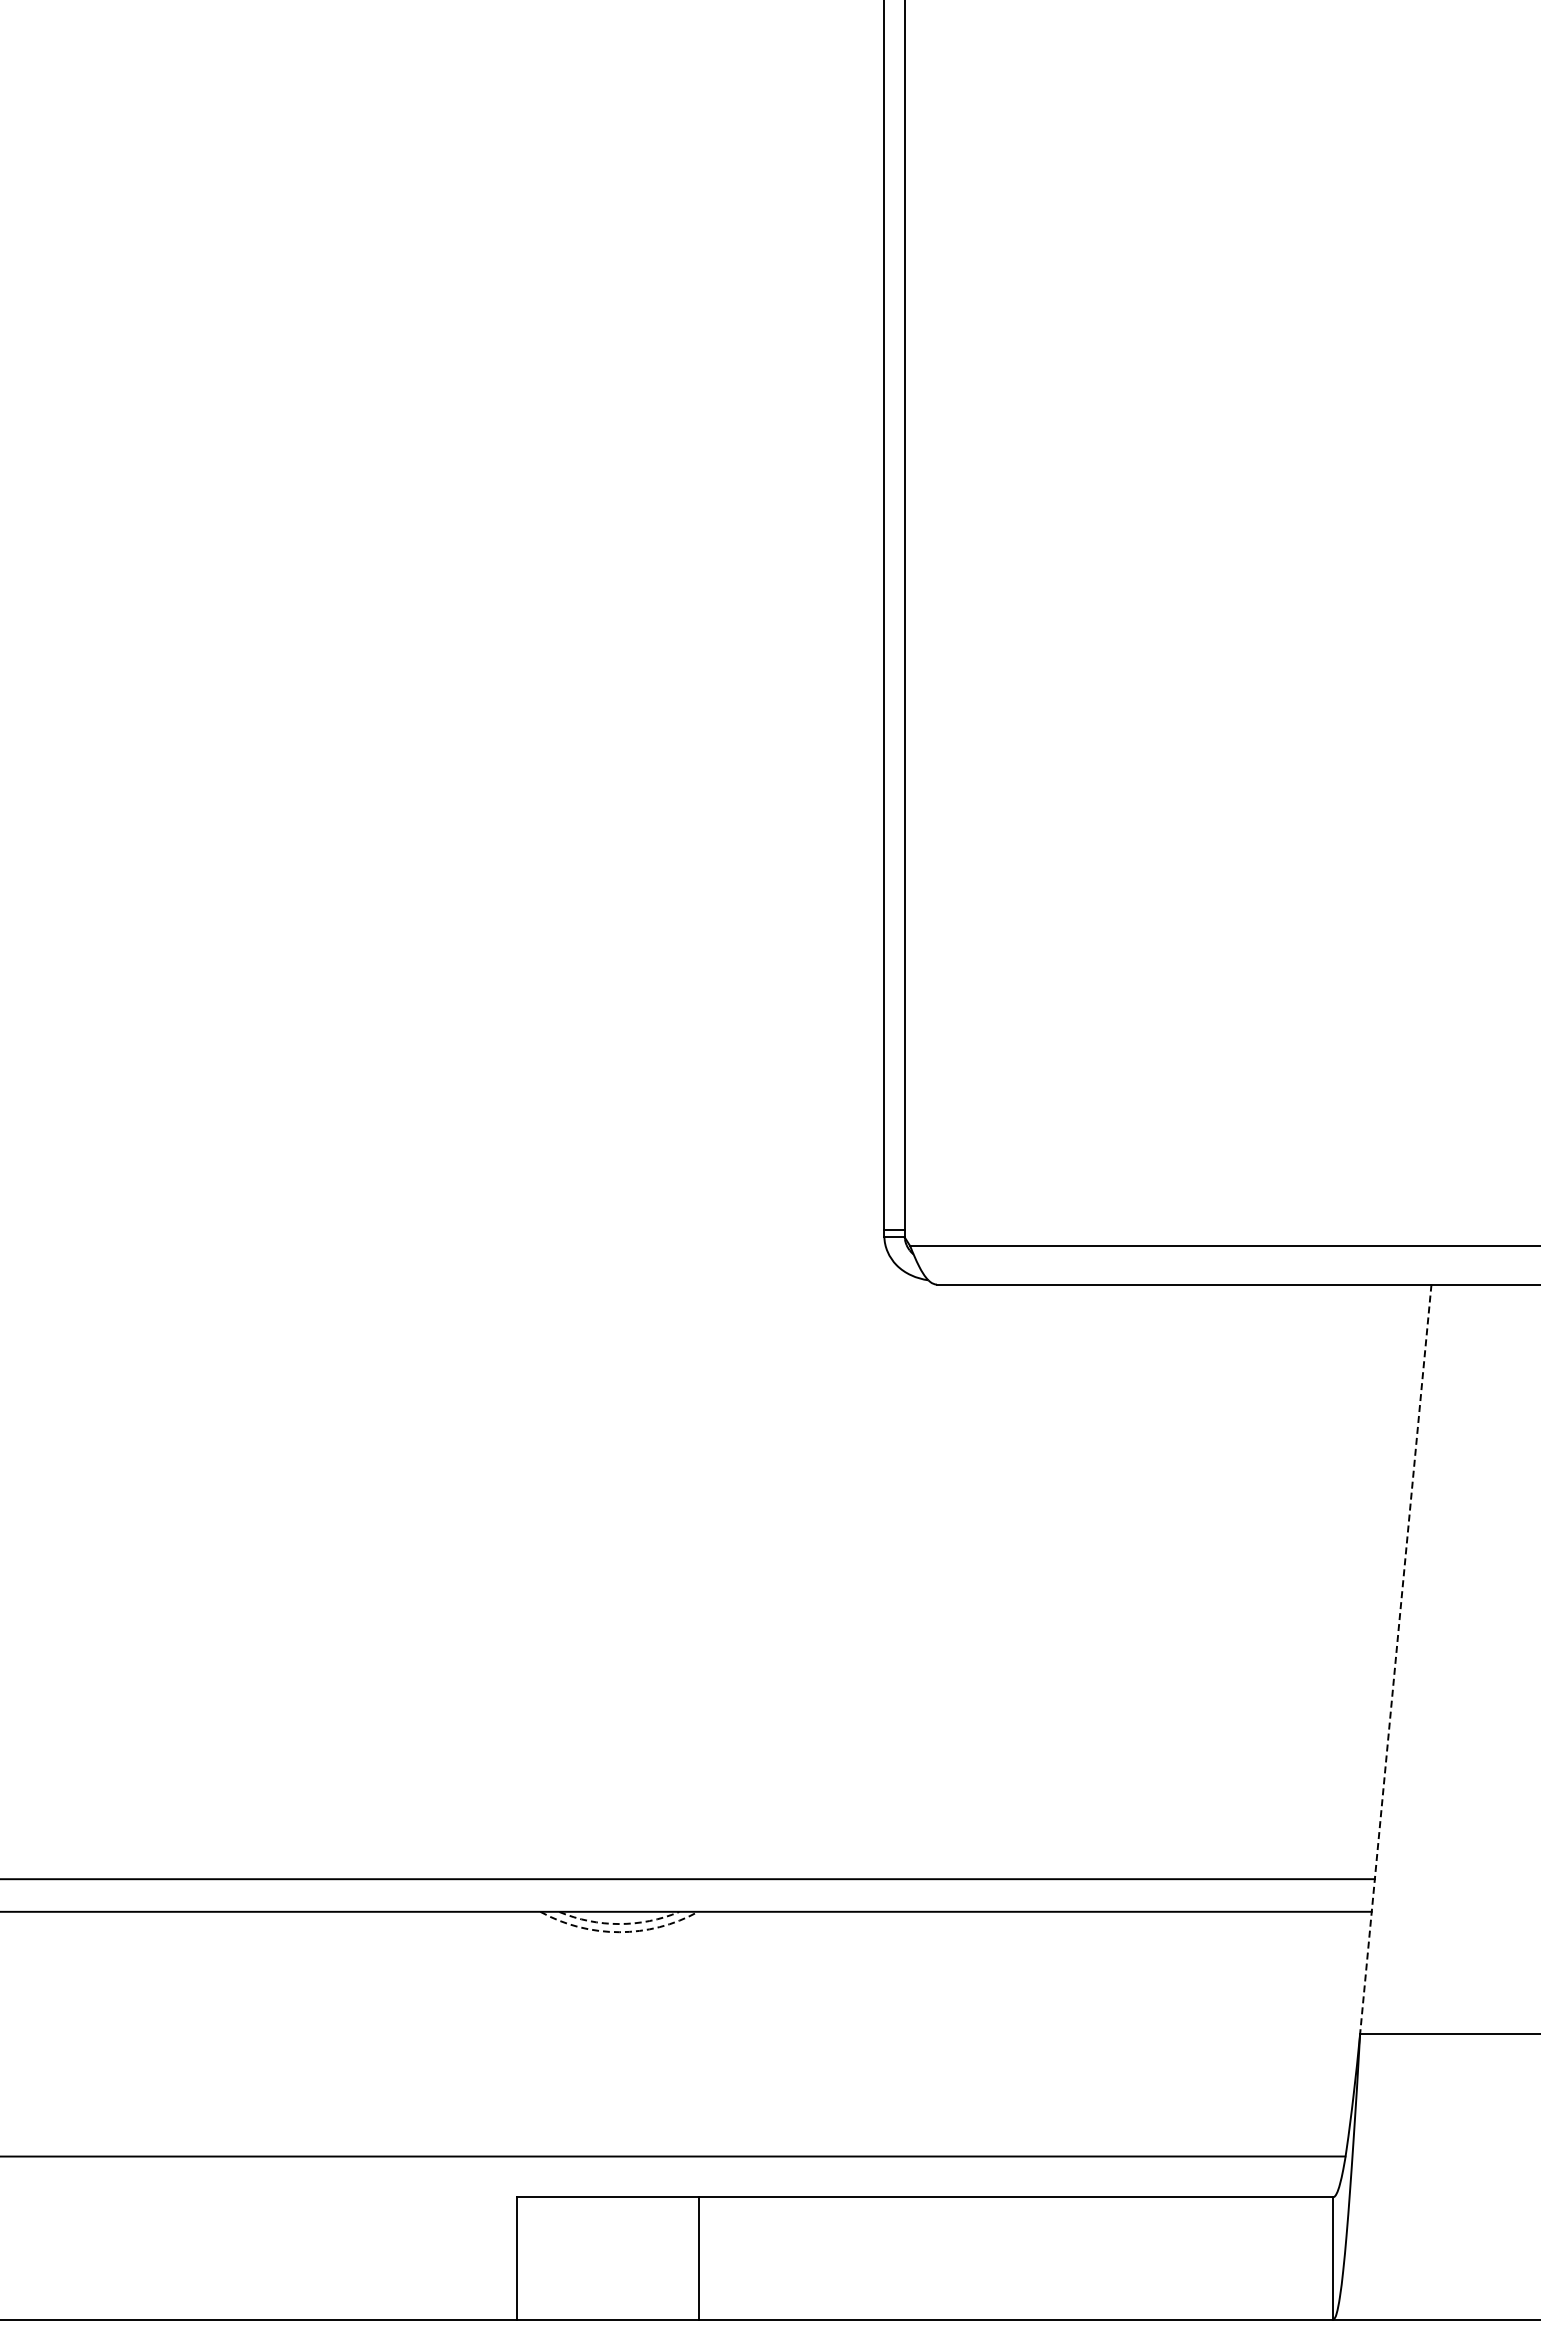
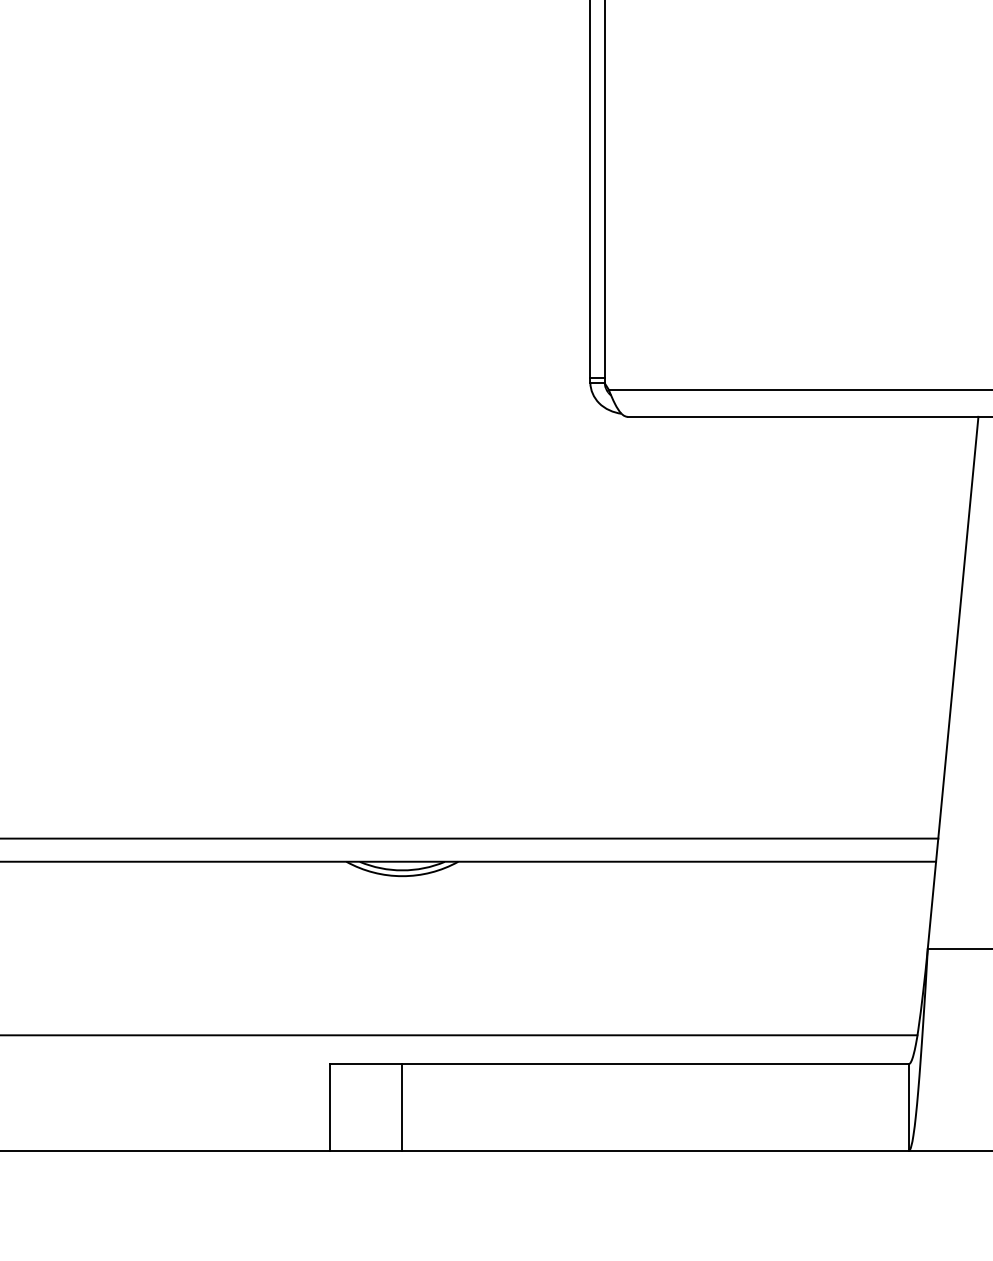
line: (1395, 1659) -> (952, 682), dashed -> solid
arc: (619, 1924) -> (402, 870), dashed -> solid
arc: (619, 1932) -> (402, 876), dashed -> solid
line: (699, 2258) -> (402, 1107), moved

